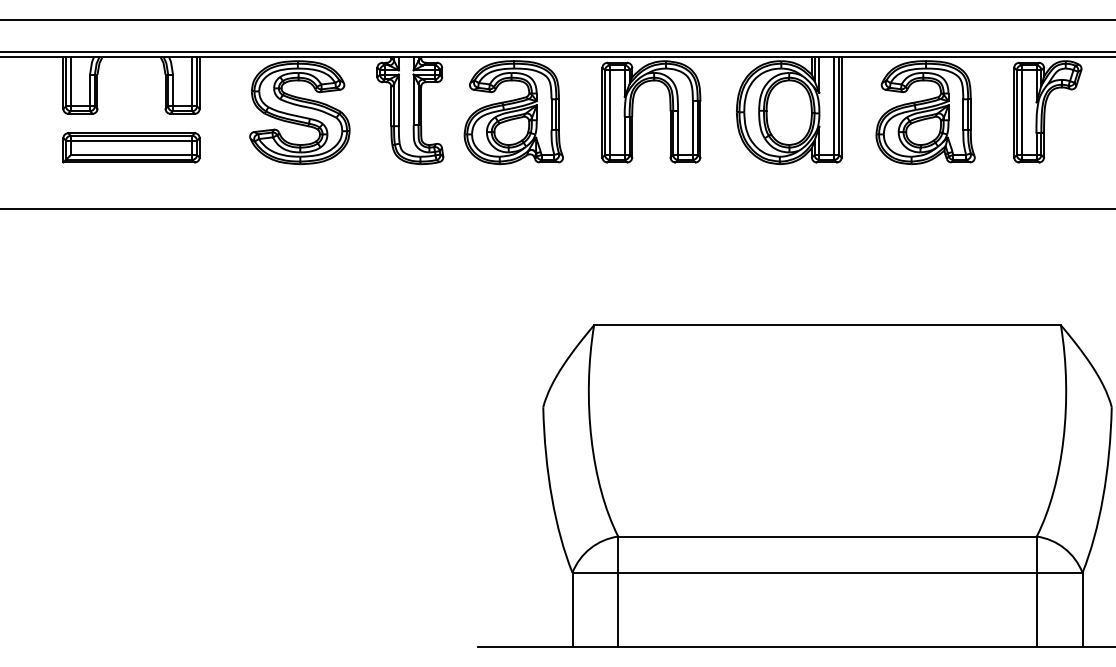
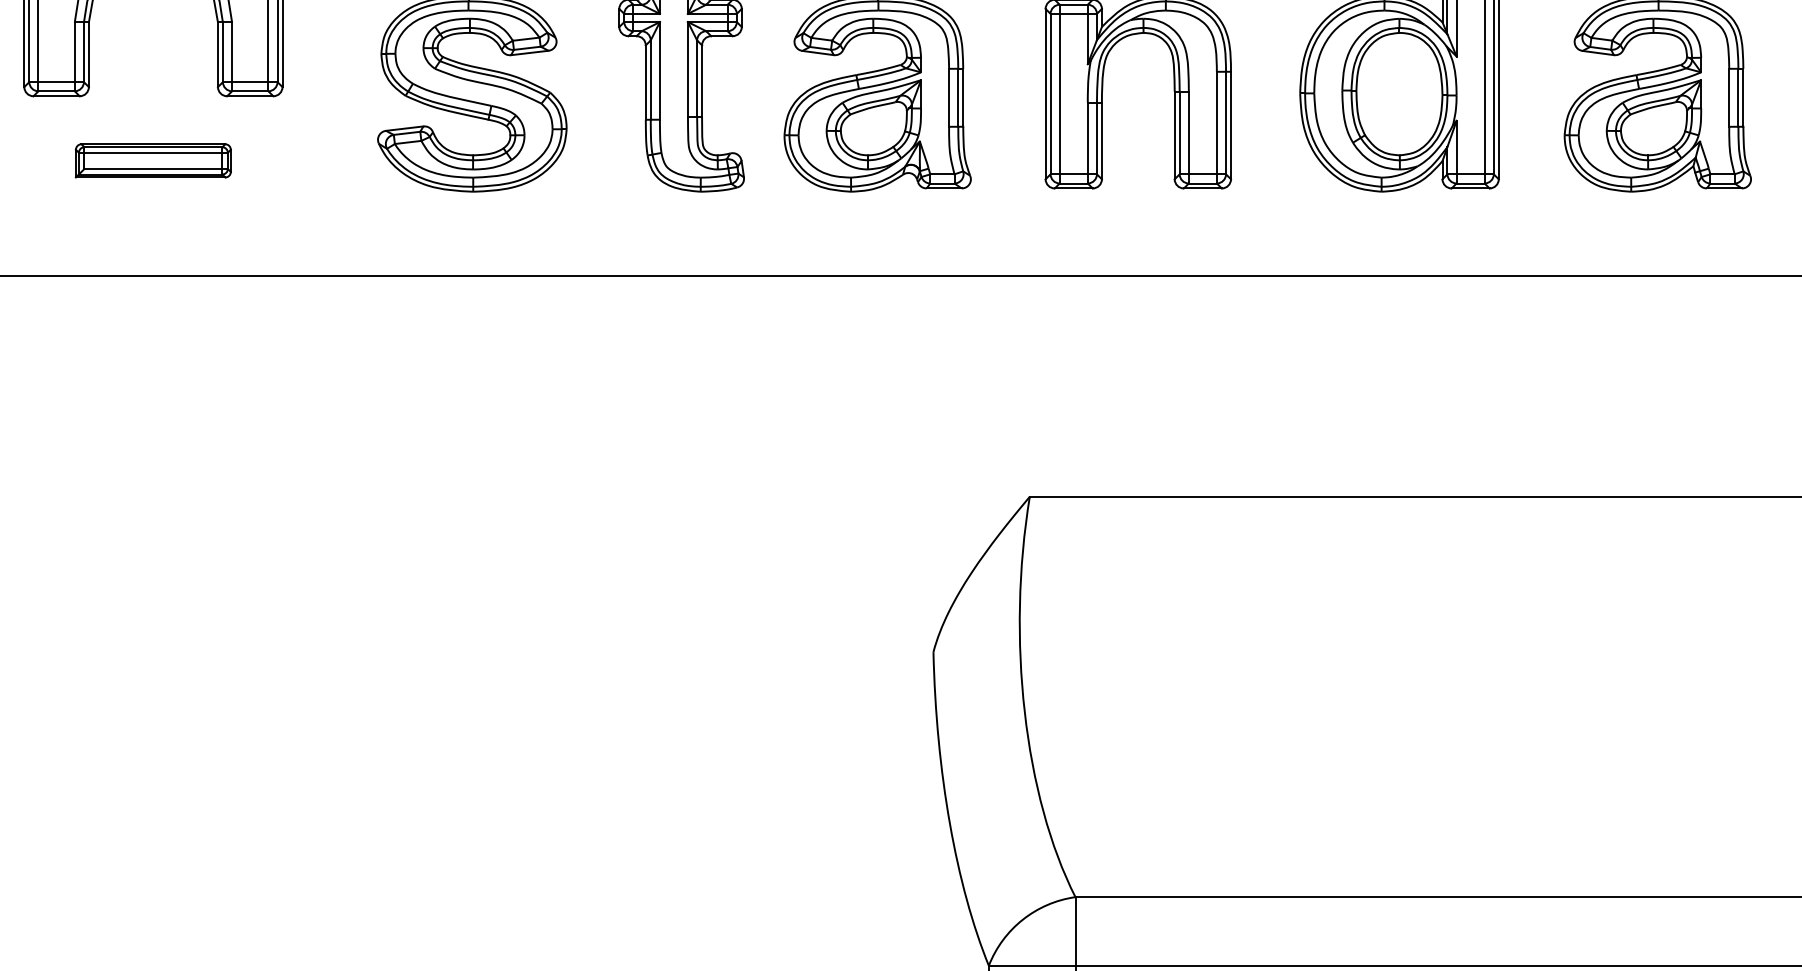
part: (131, 147) -> (153, 160), size x0.6

